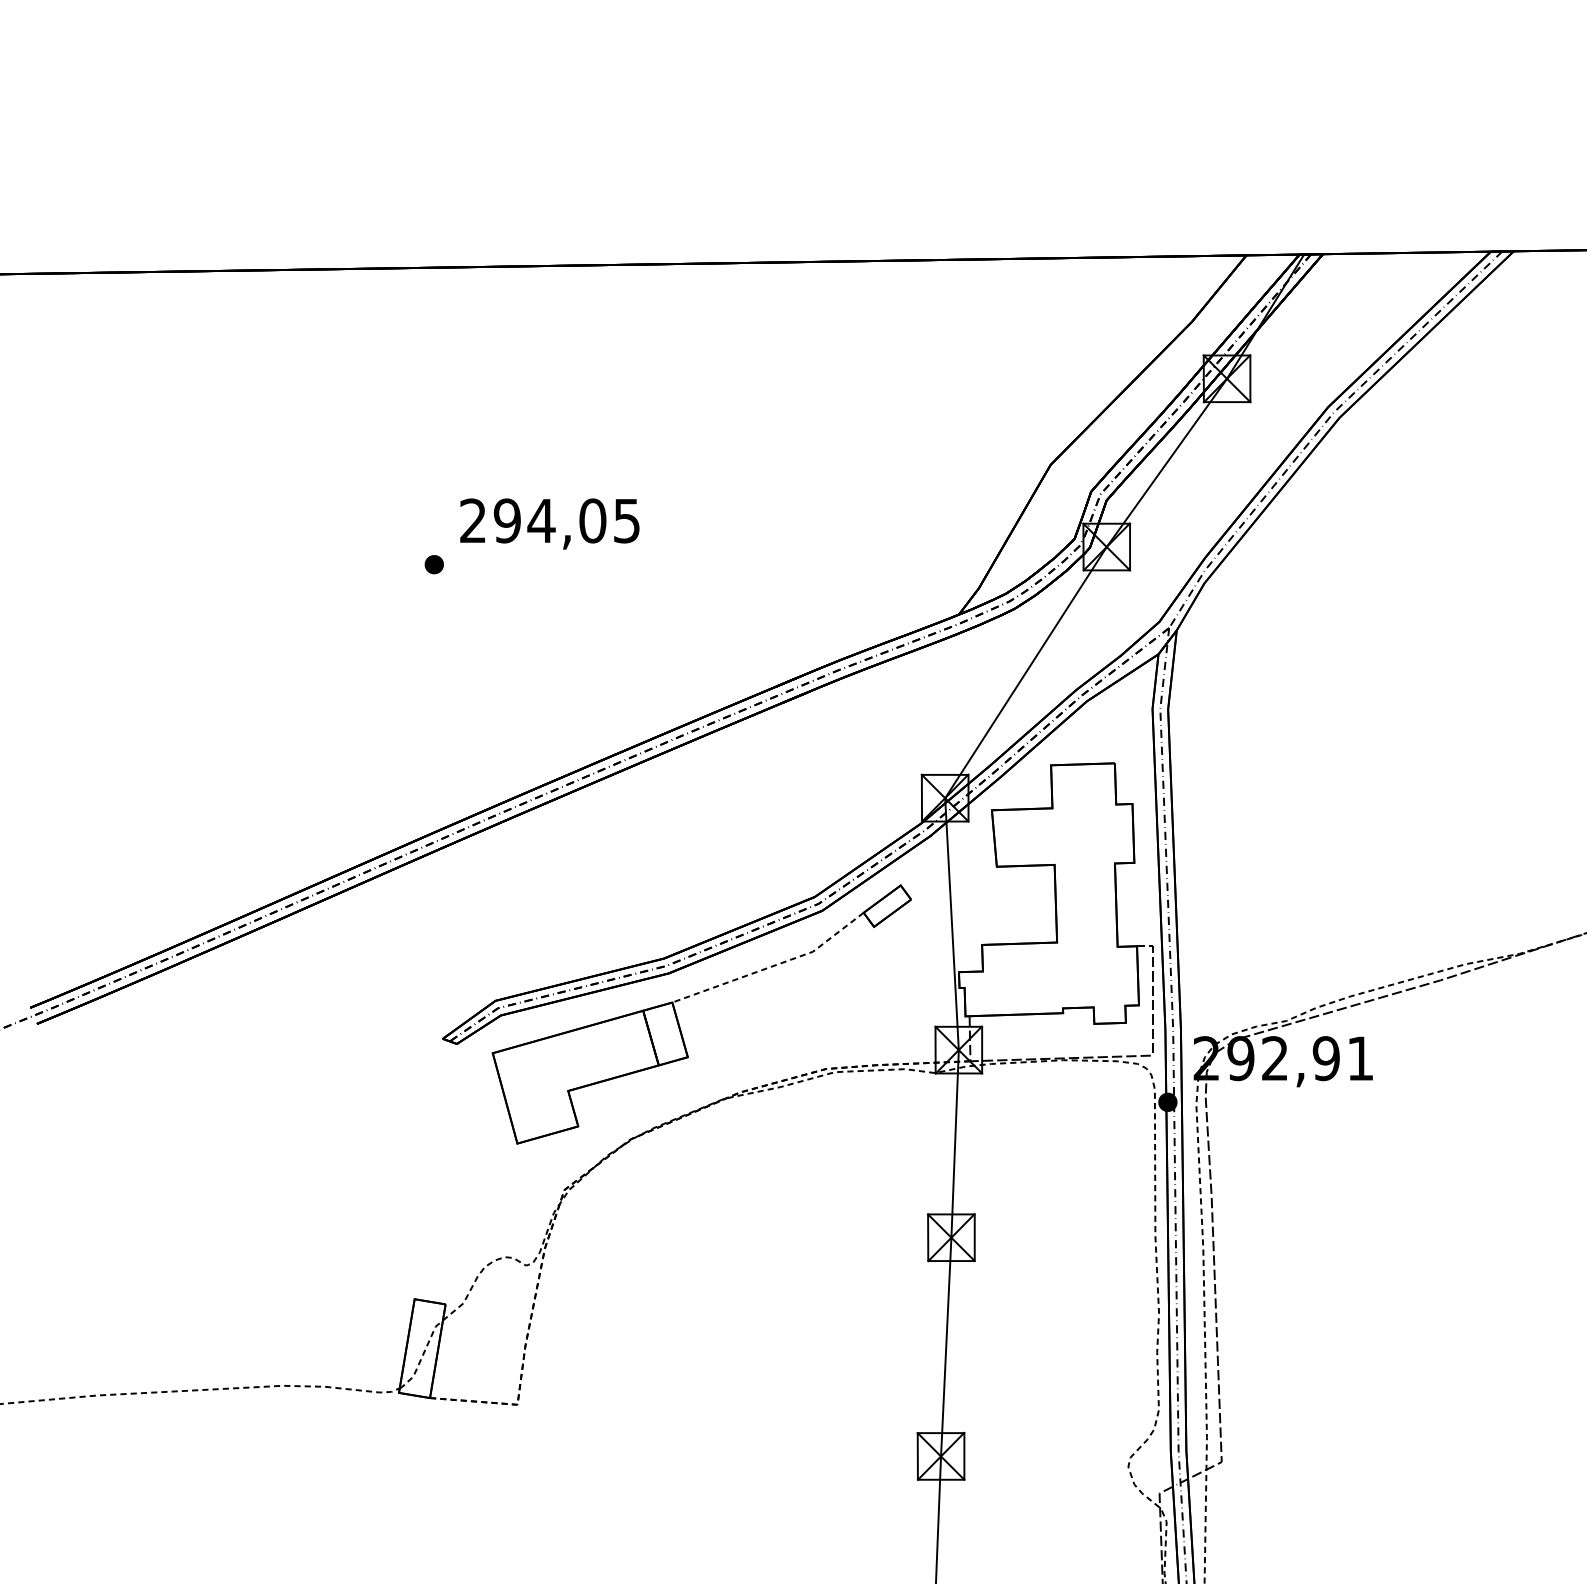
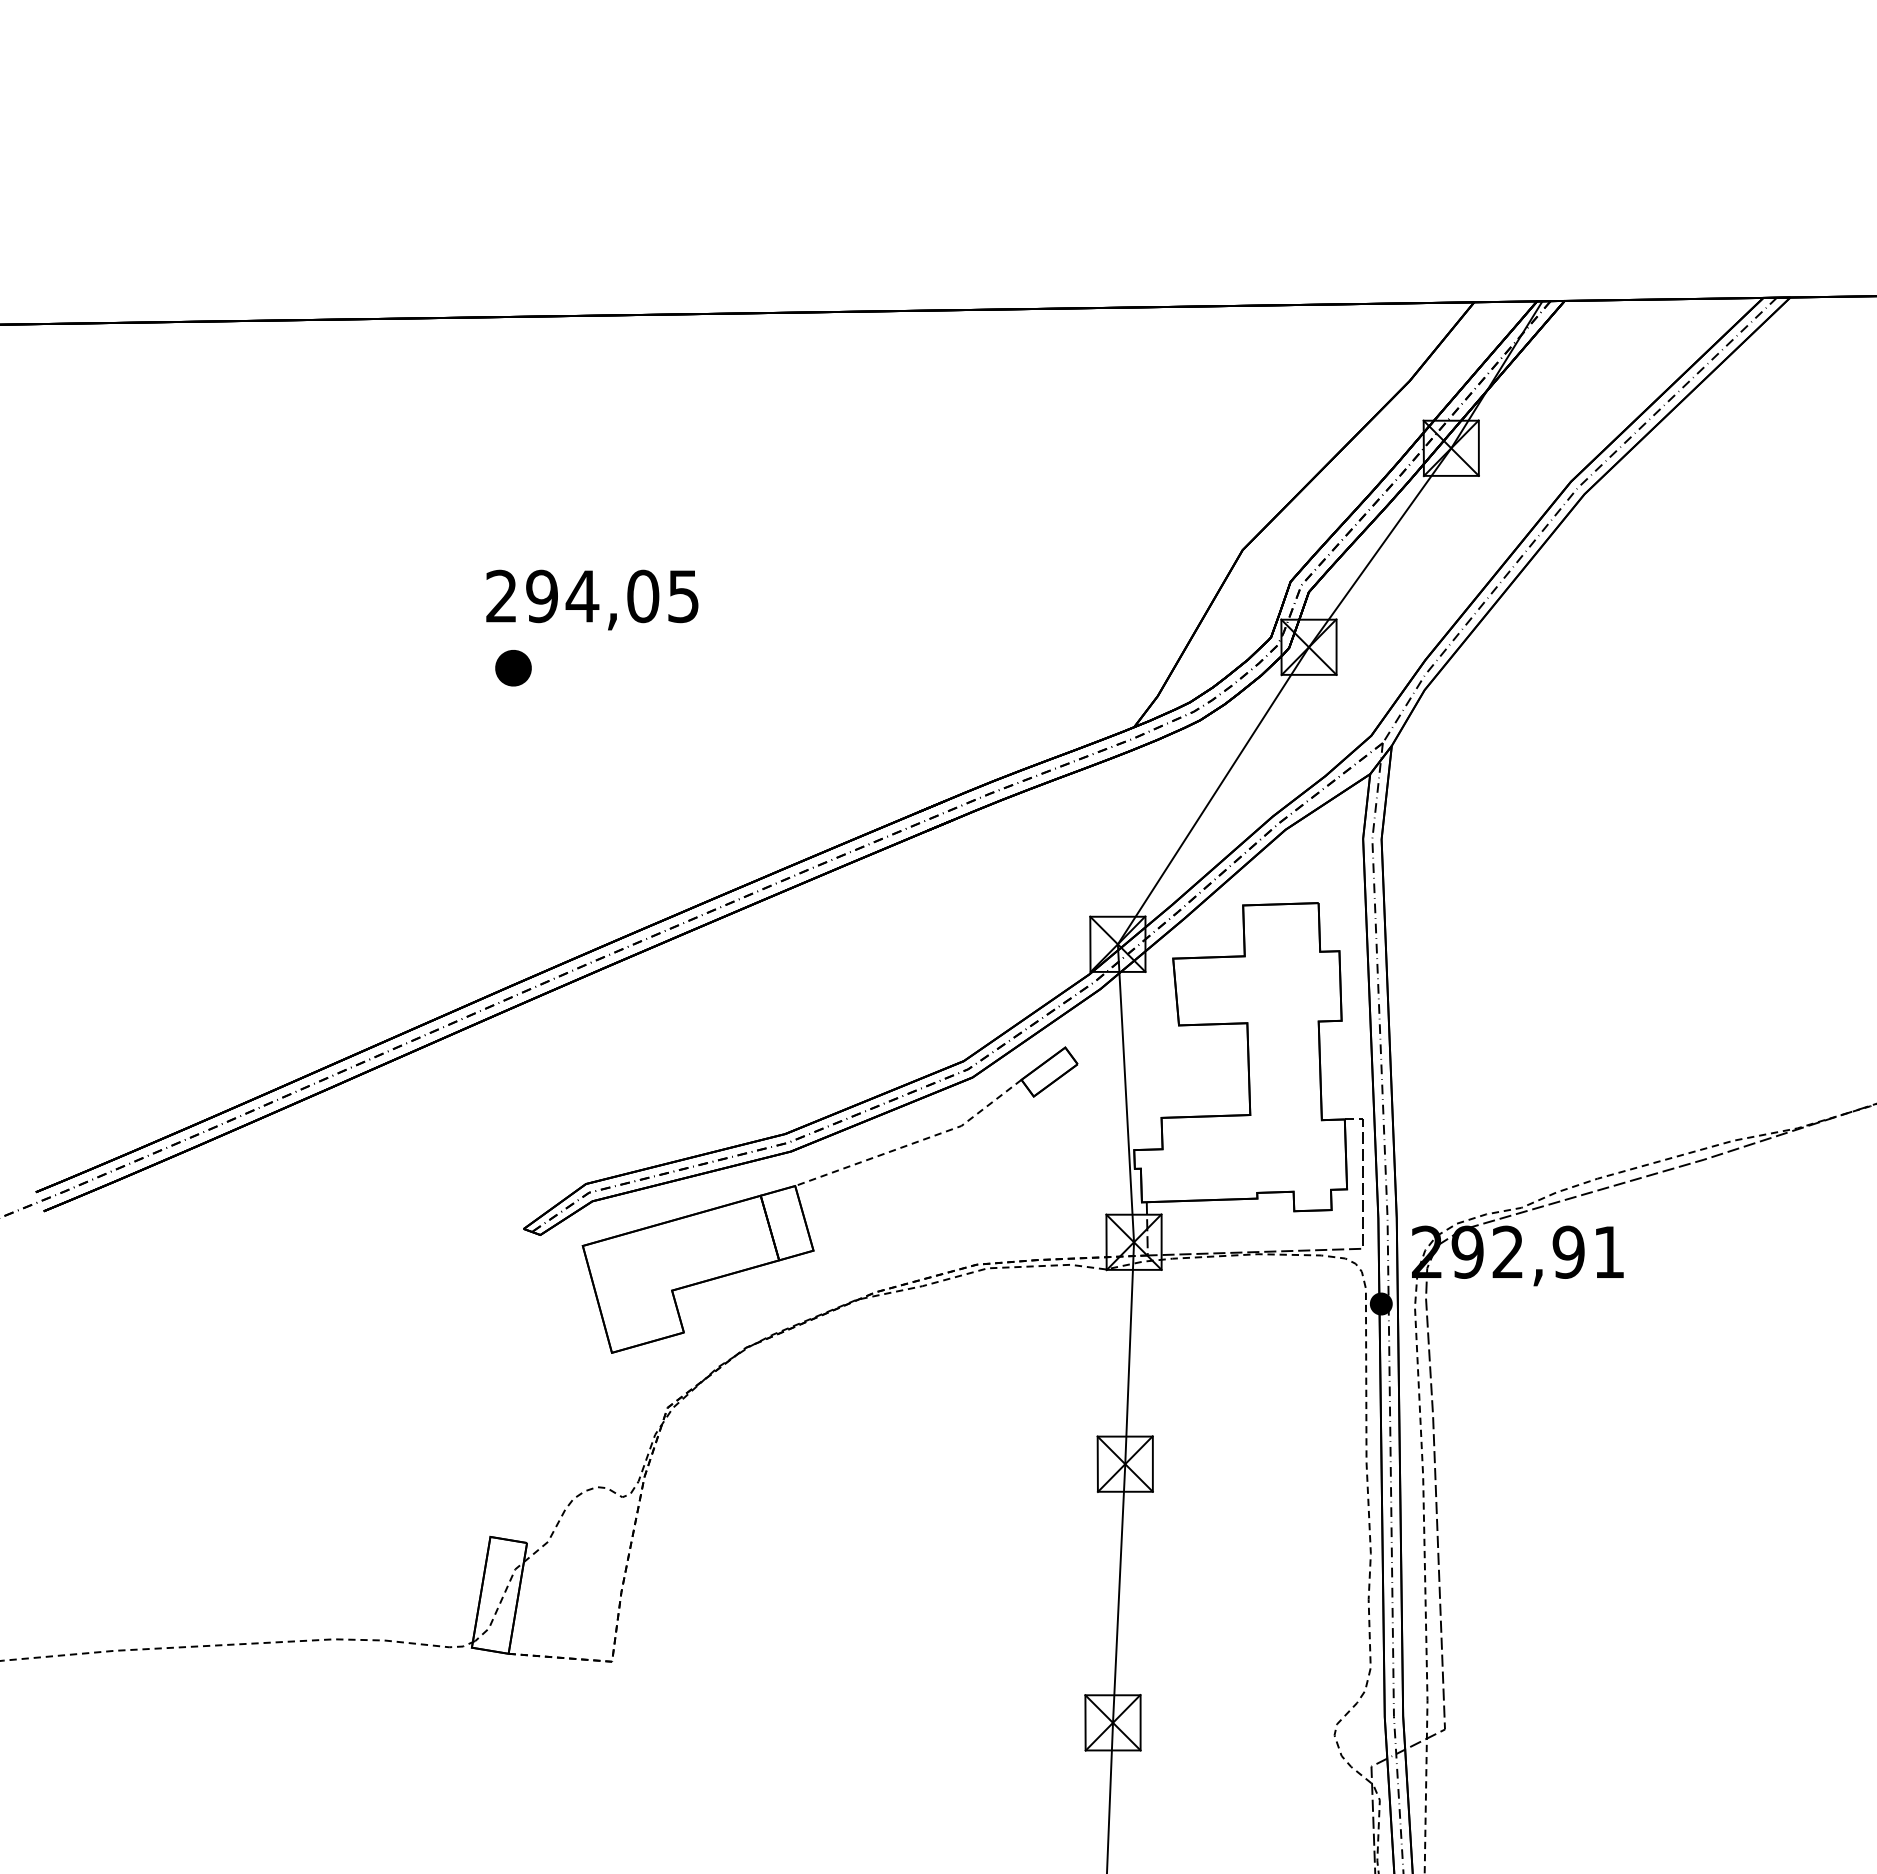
text: (549, 523) -> (592, 599), moved
part: (434, 564) -> (513, 667), size x1.6

